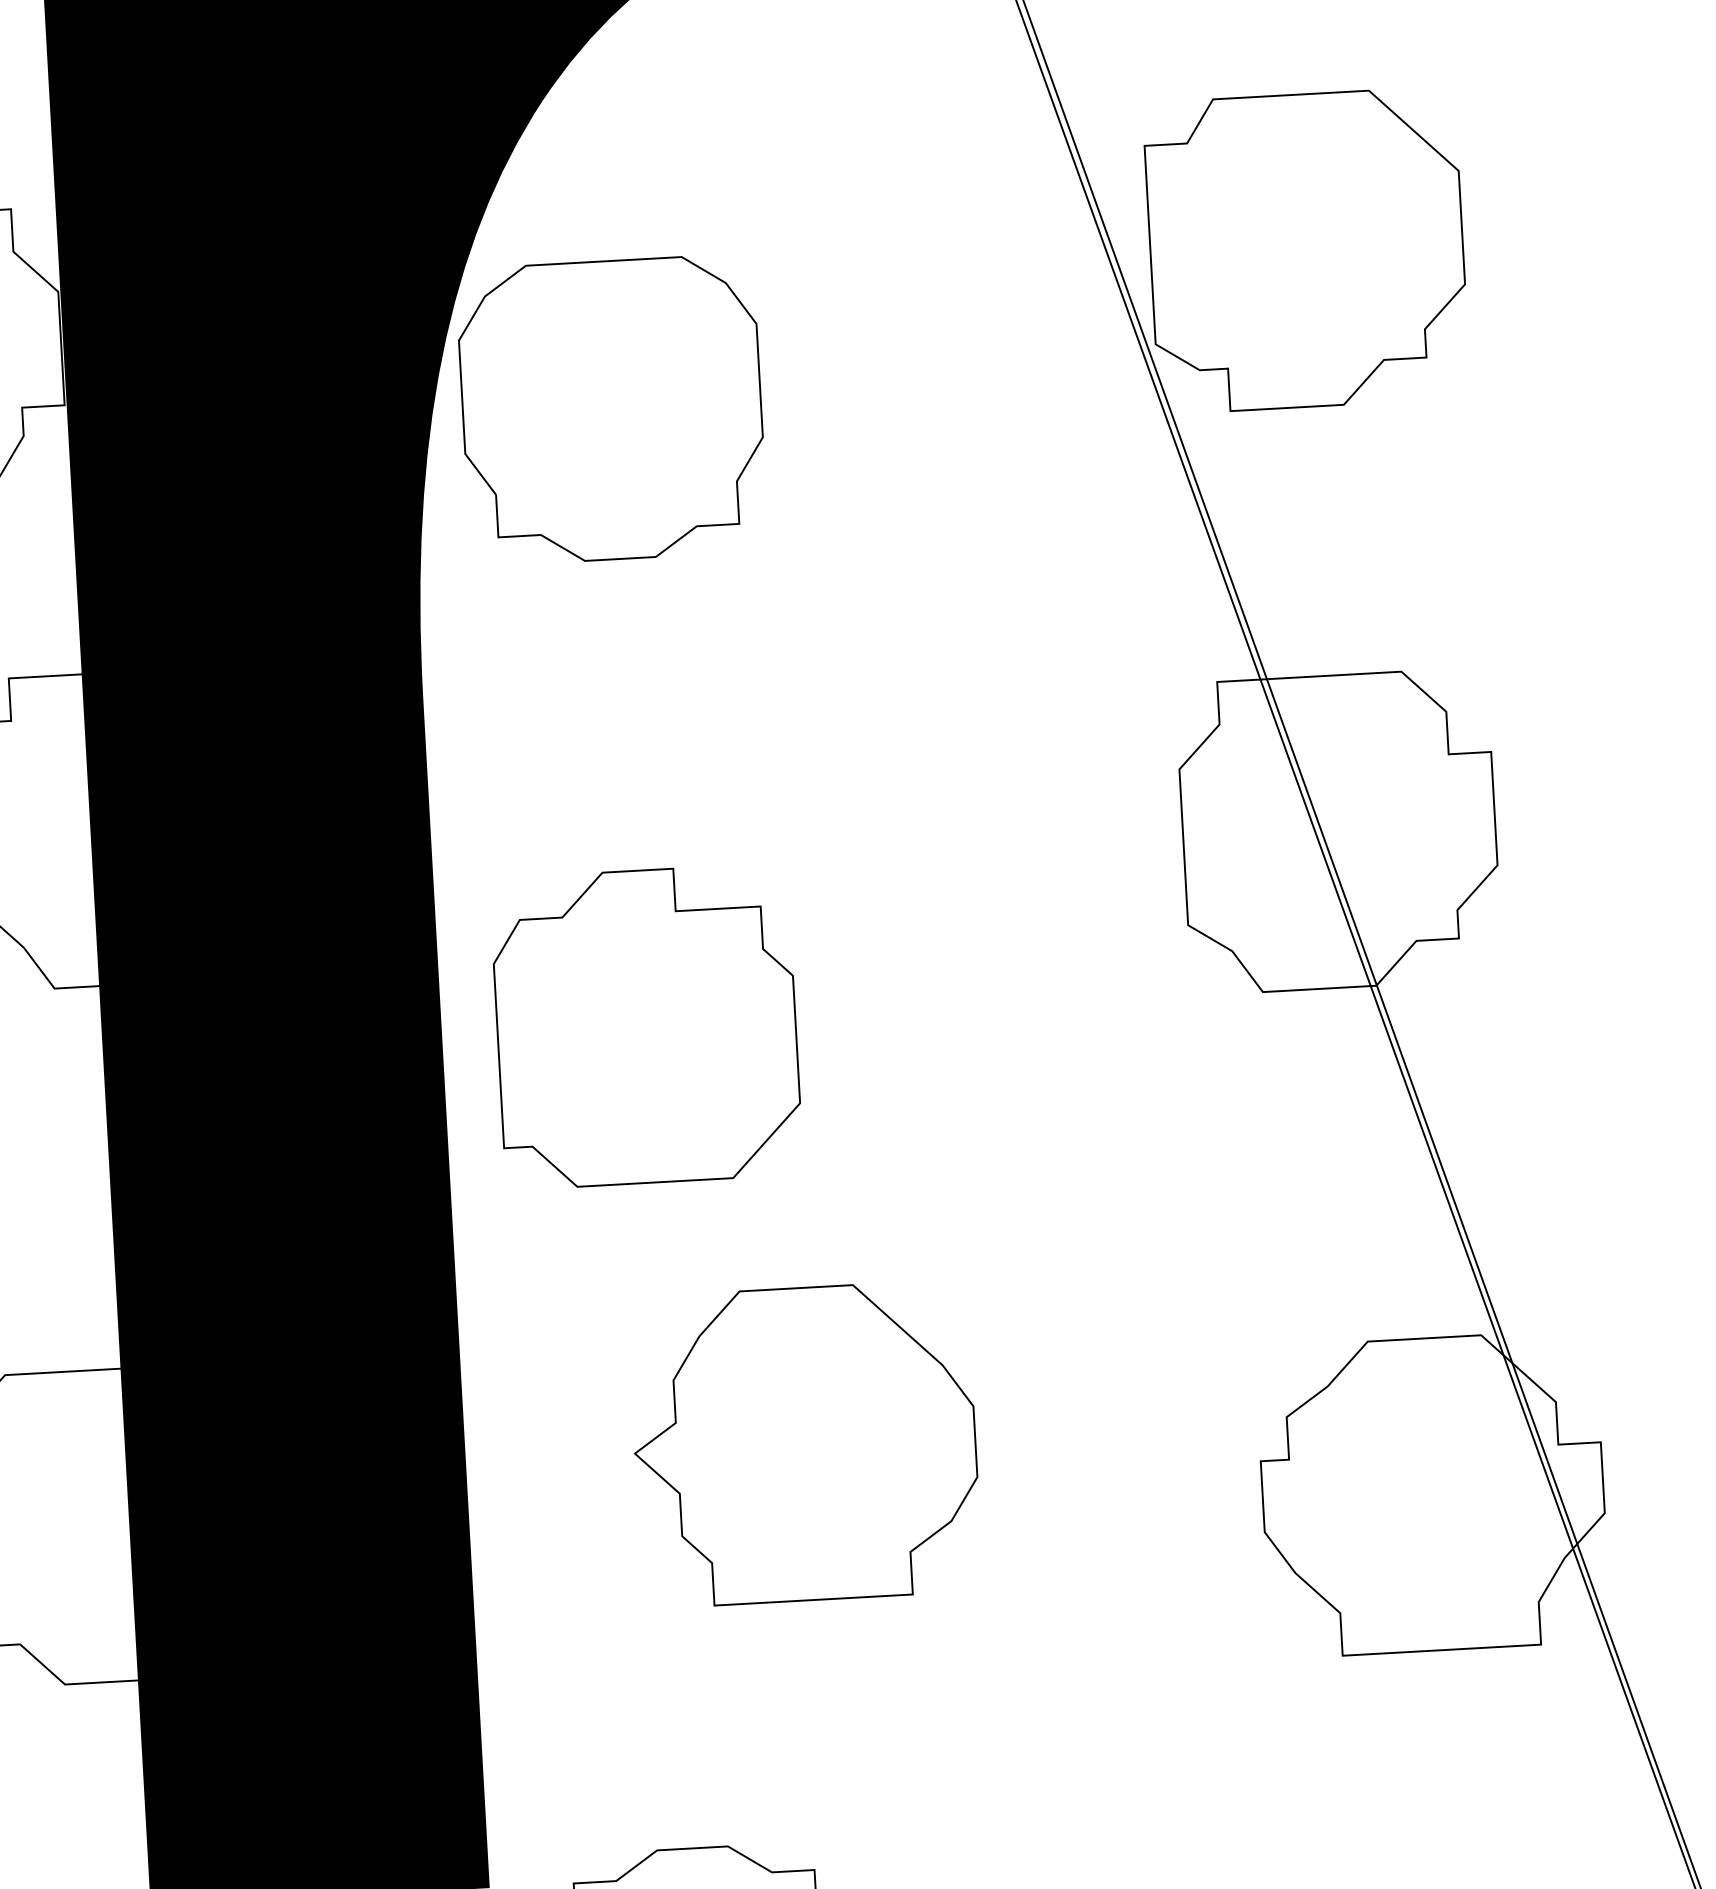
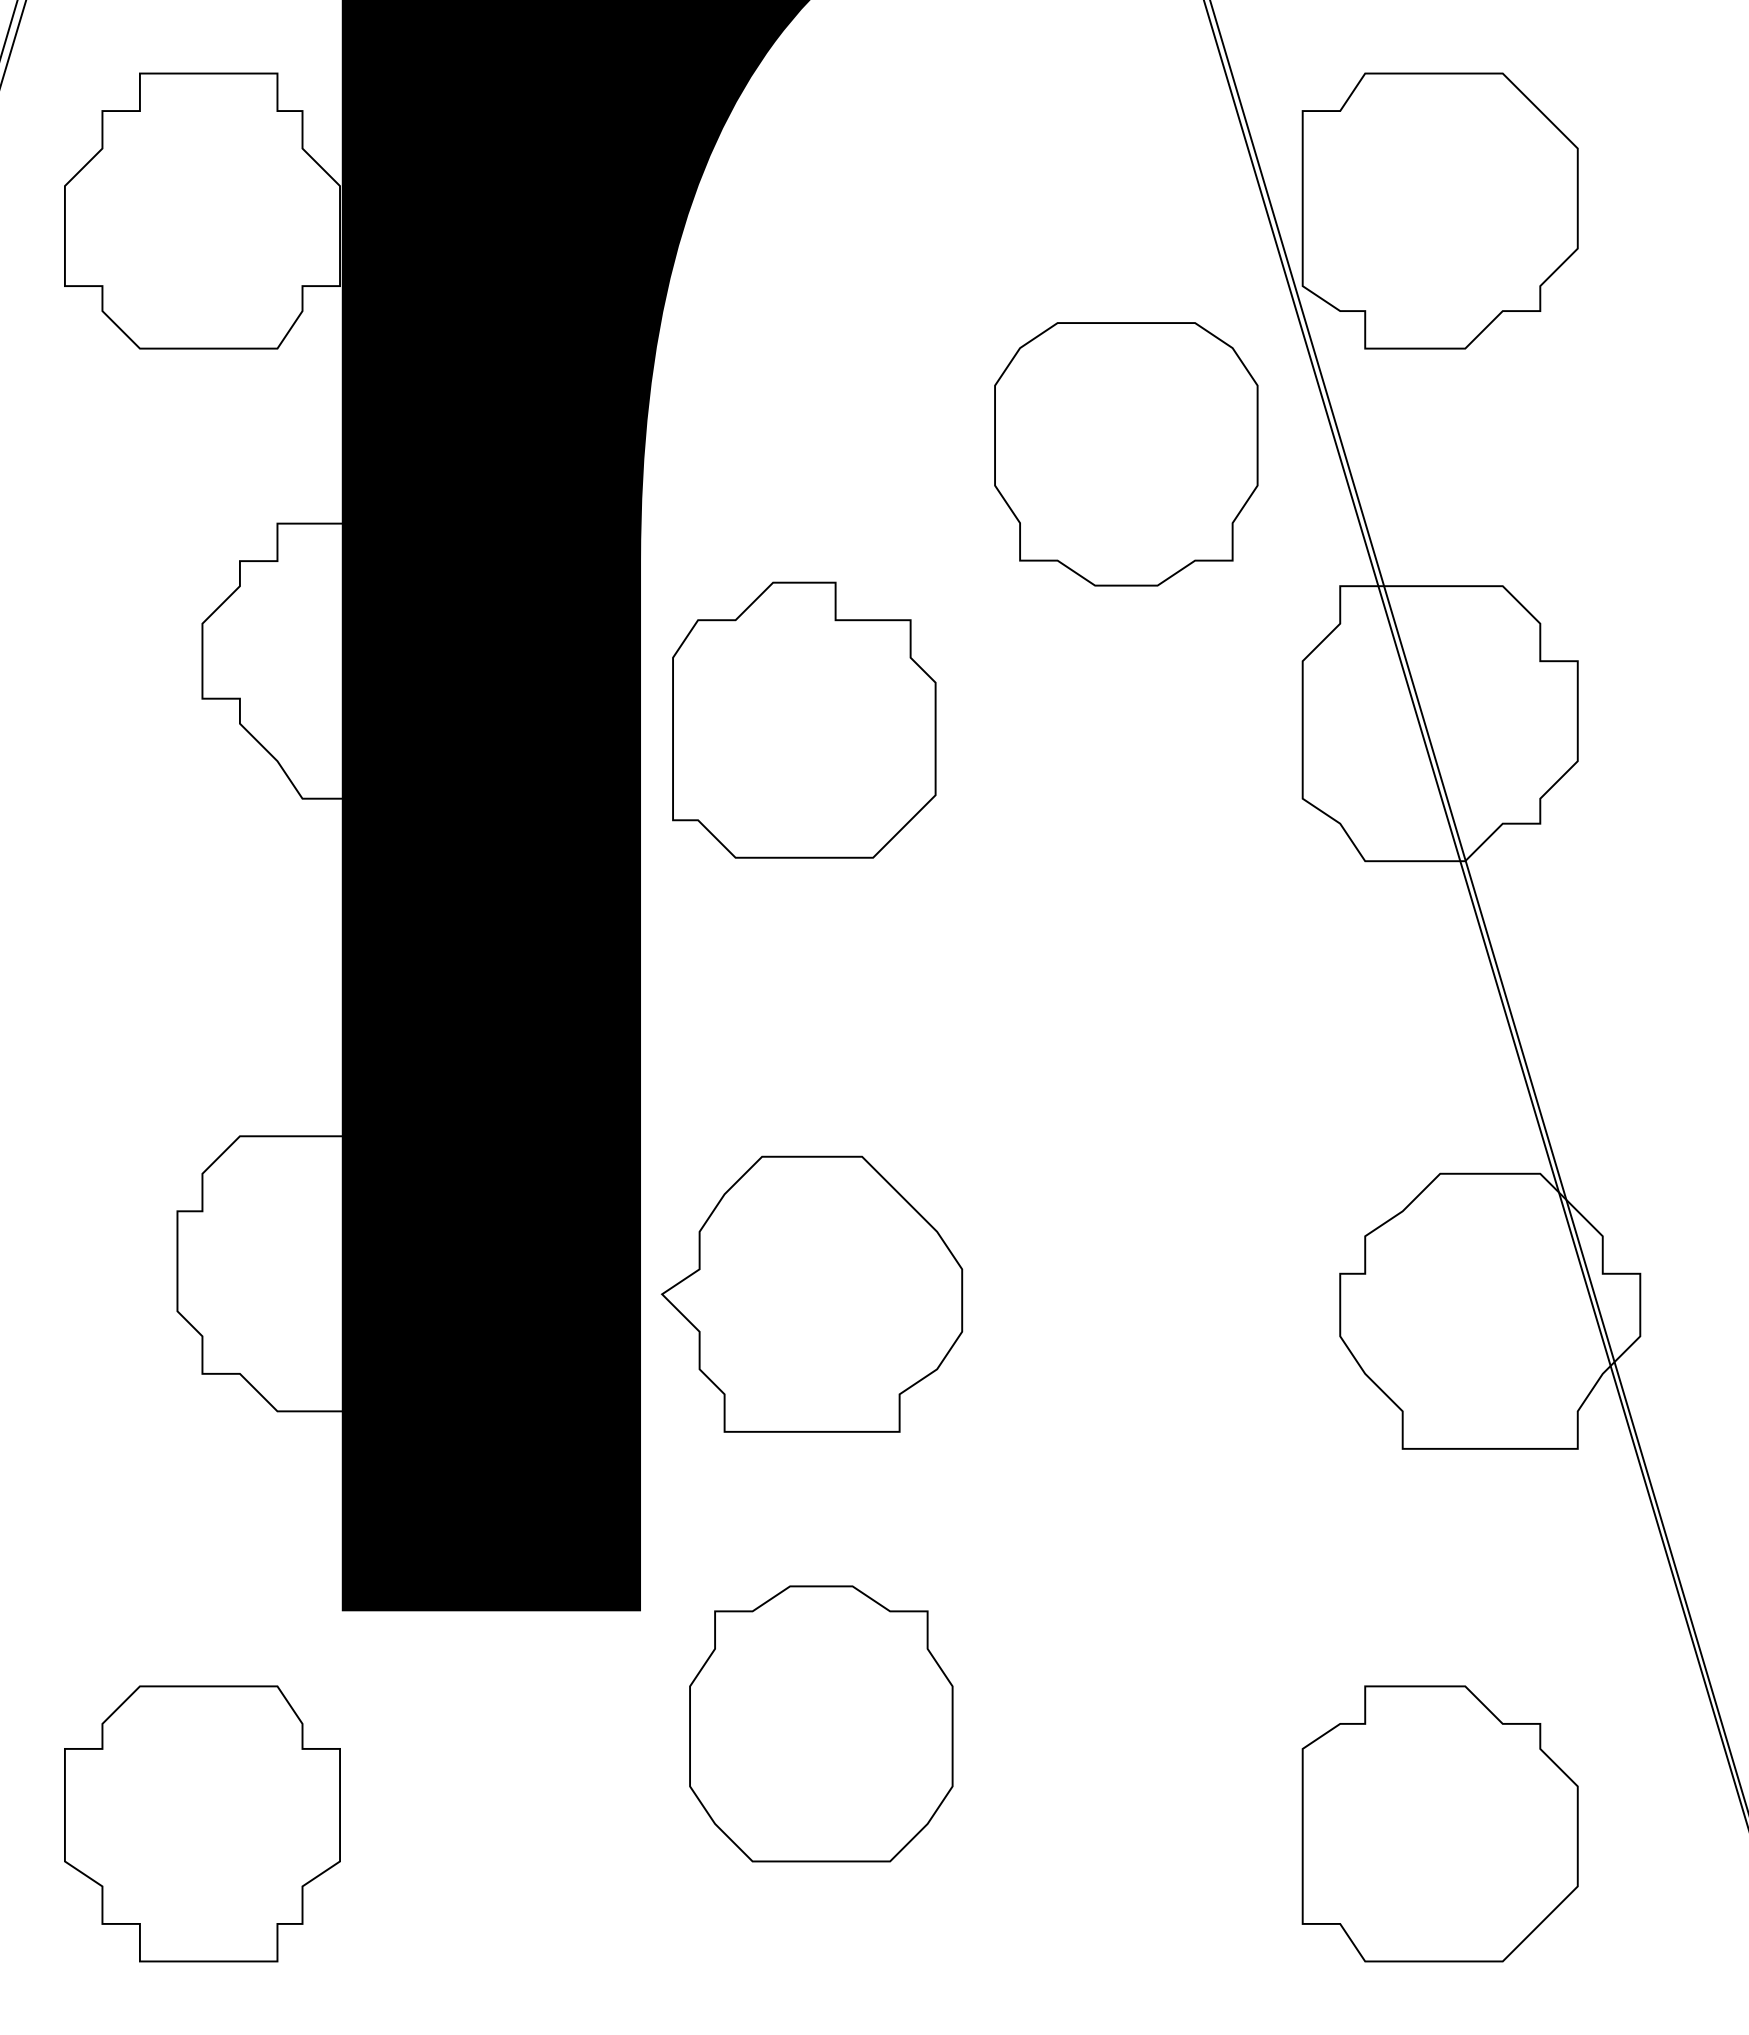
part: (612, 410) -> (1126, 454), moved
part: (646, 1025) -> (804, 719), moved
part: (805, 1443) -> (812, 1293), moved

